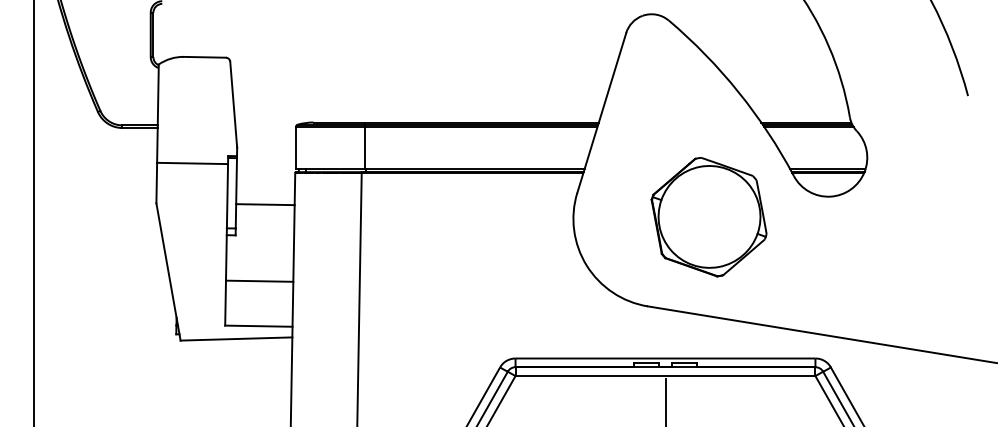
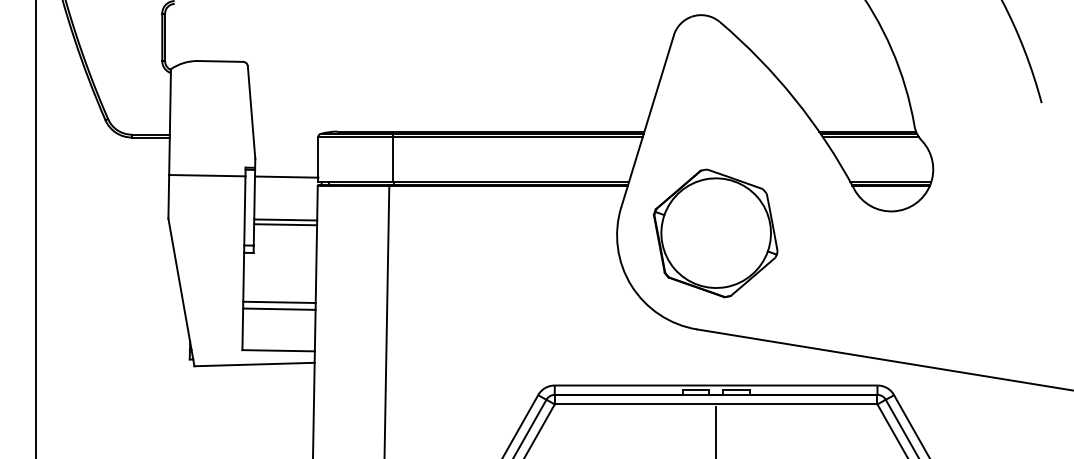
line: (265, 164) -> (285, 176), added
line: (265, 208) -> (285, 224), added
part: (708, 217) -> (715, 233), moved
line: (259, 287) -> (279, 309), added

